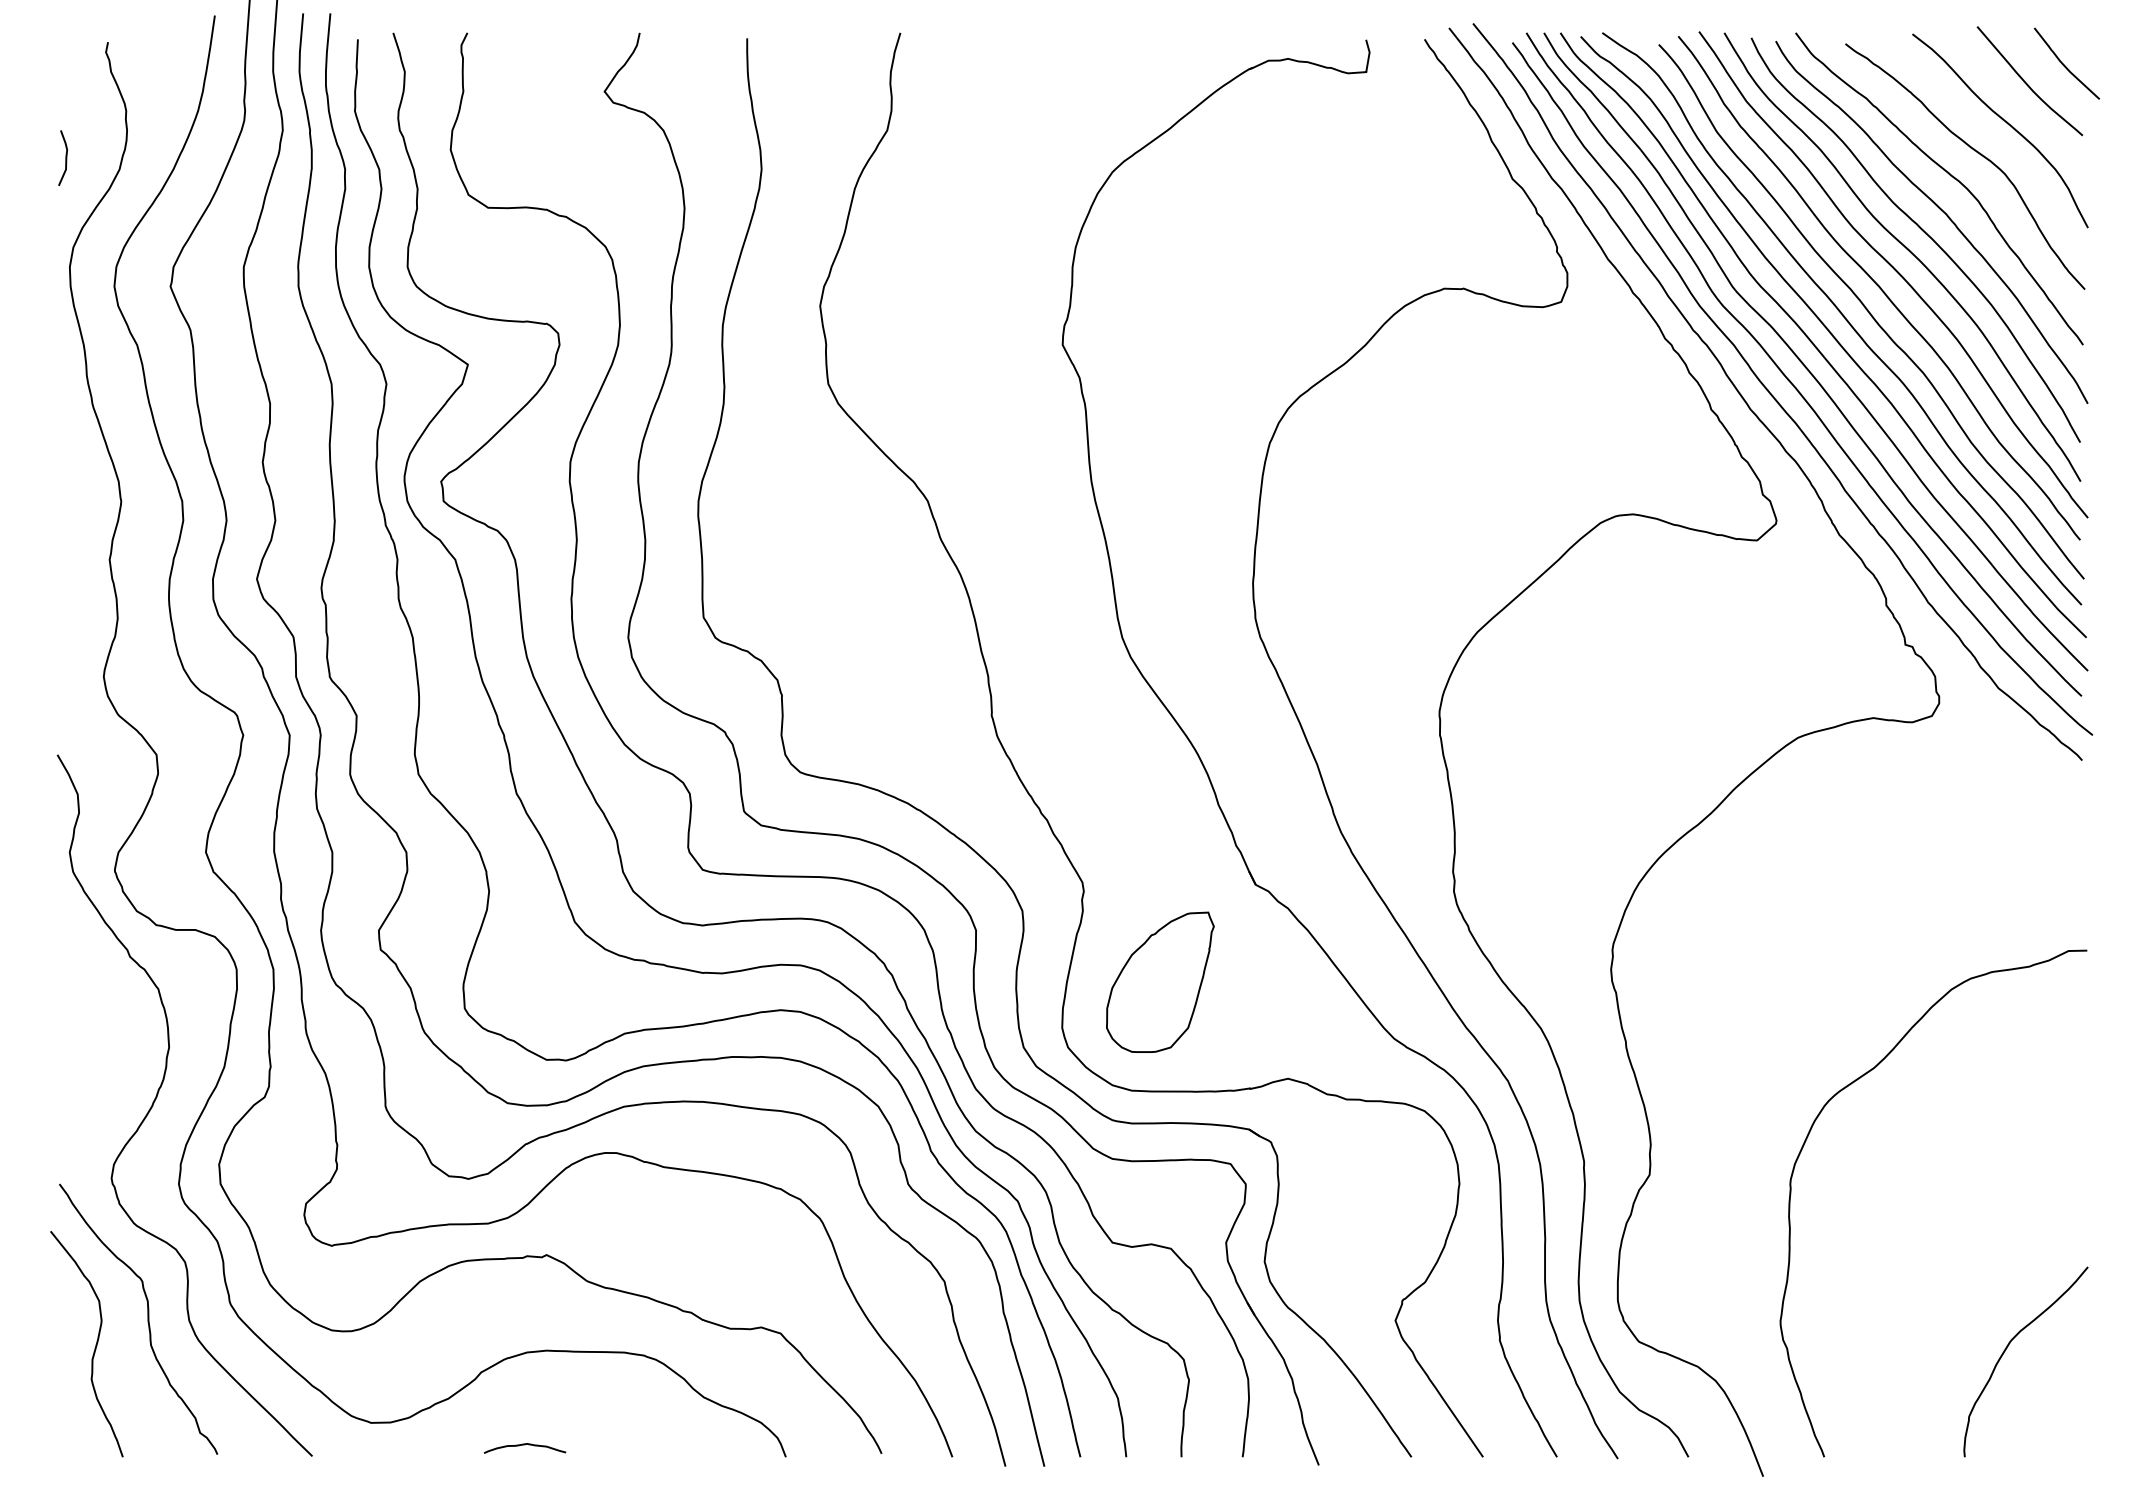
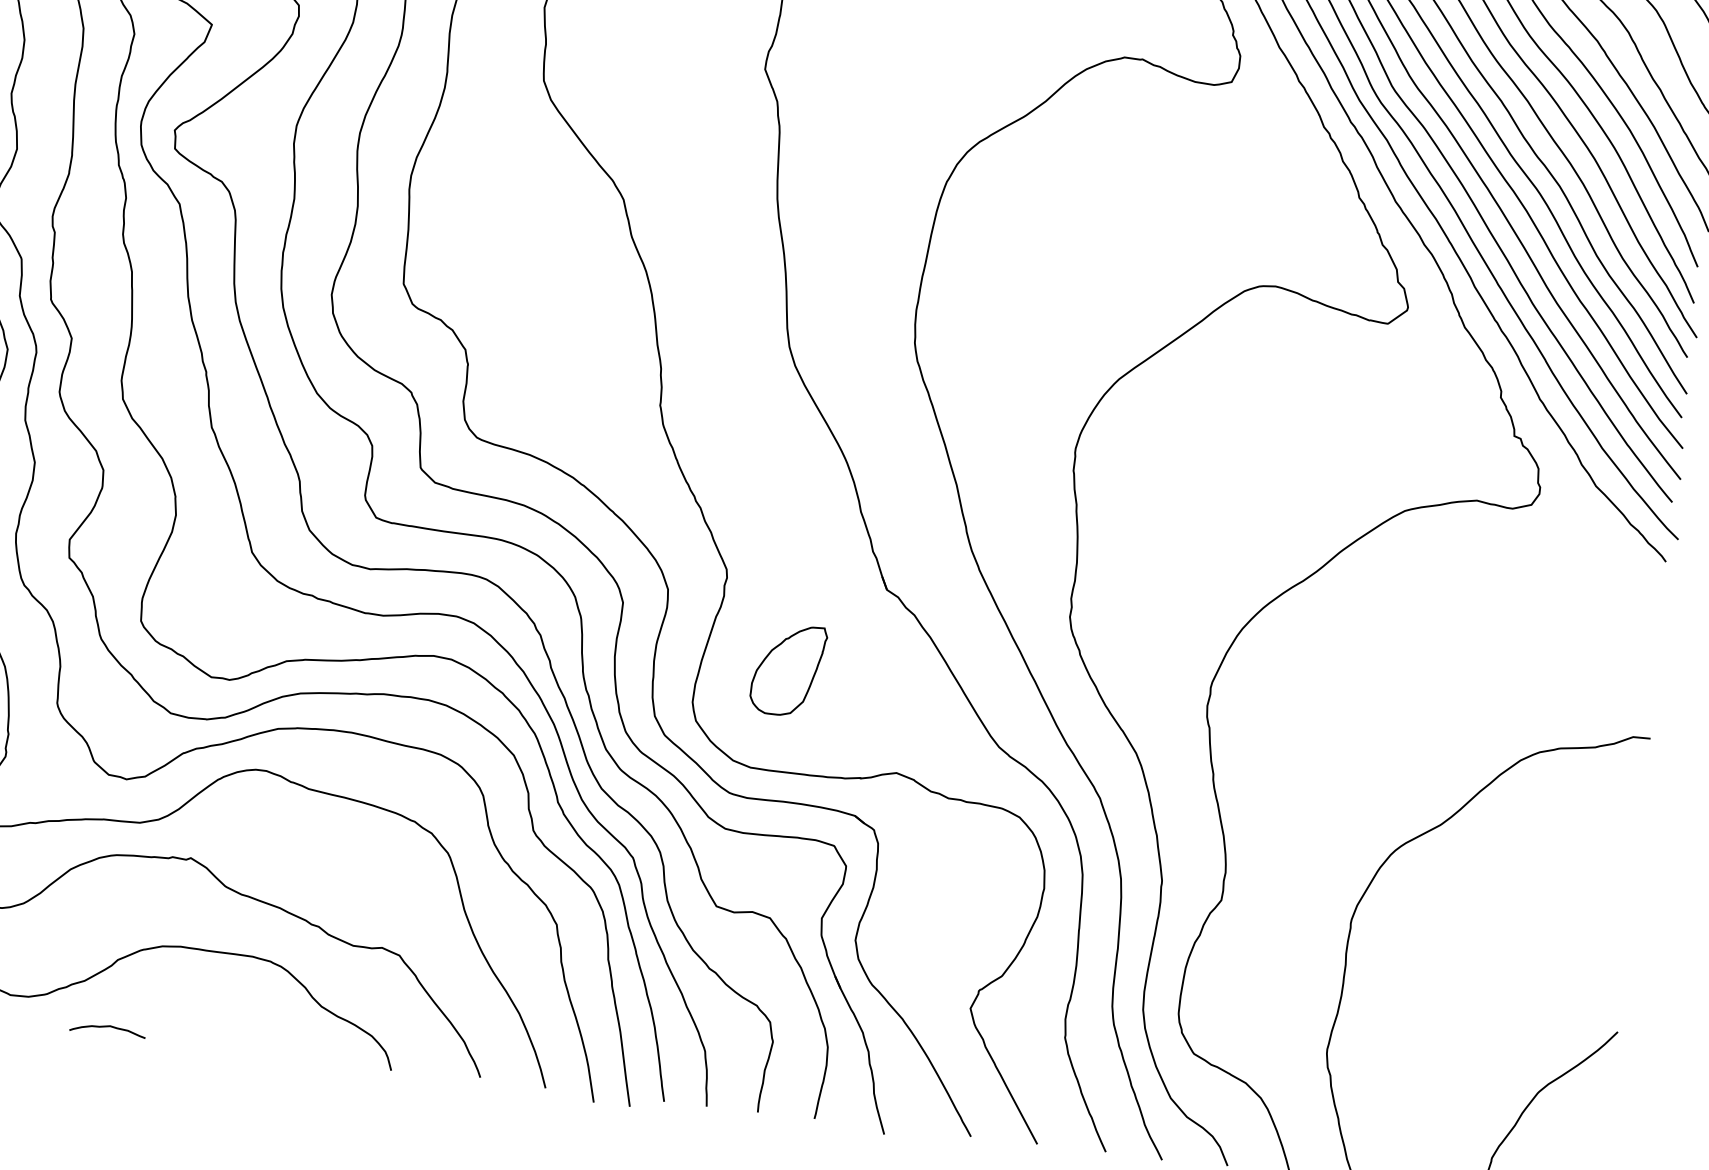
part: (1160, 981) -> (788, 669), size x0.7
curve: (524, 1445) -> (107, 1027), moved

